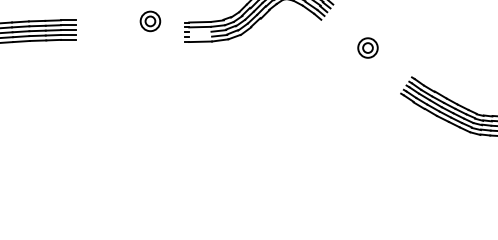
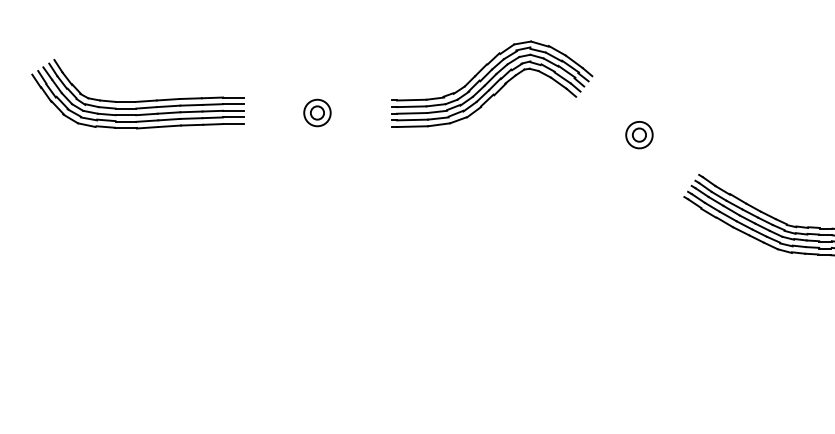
part: (150, 21) -> (317, 112), moved
line: (200, 32) -> (412, 113), added
line: (200, 36) -> (412, 119), added

